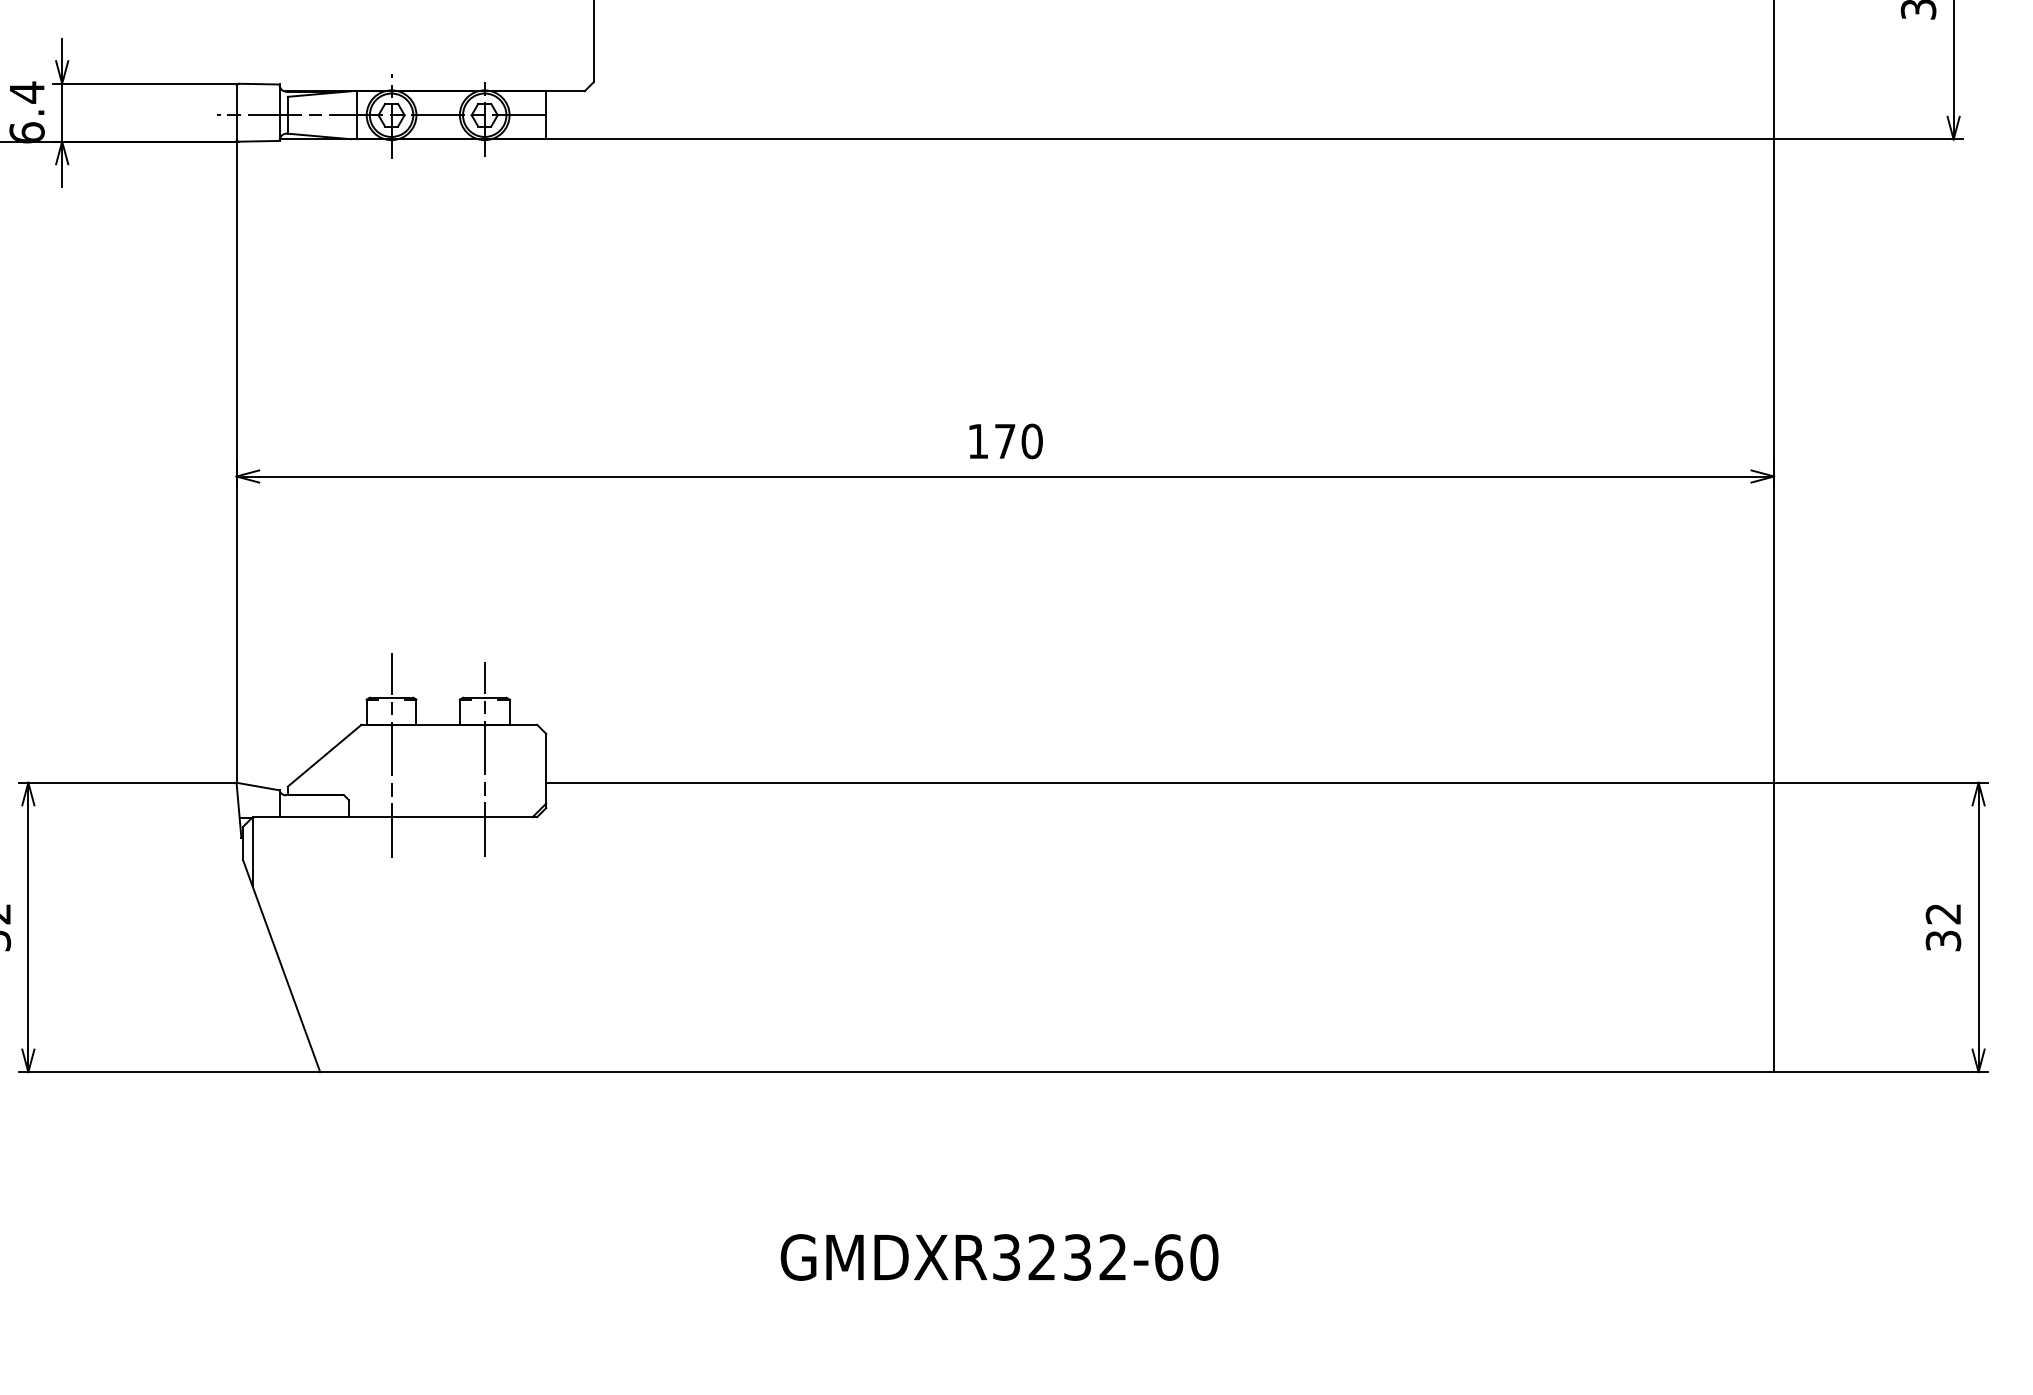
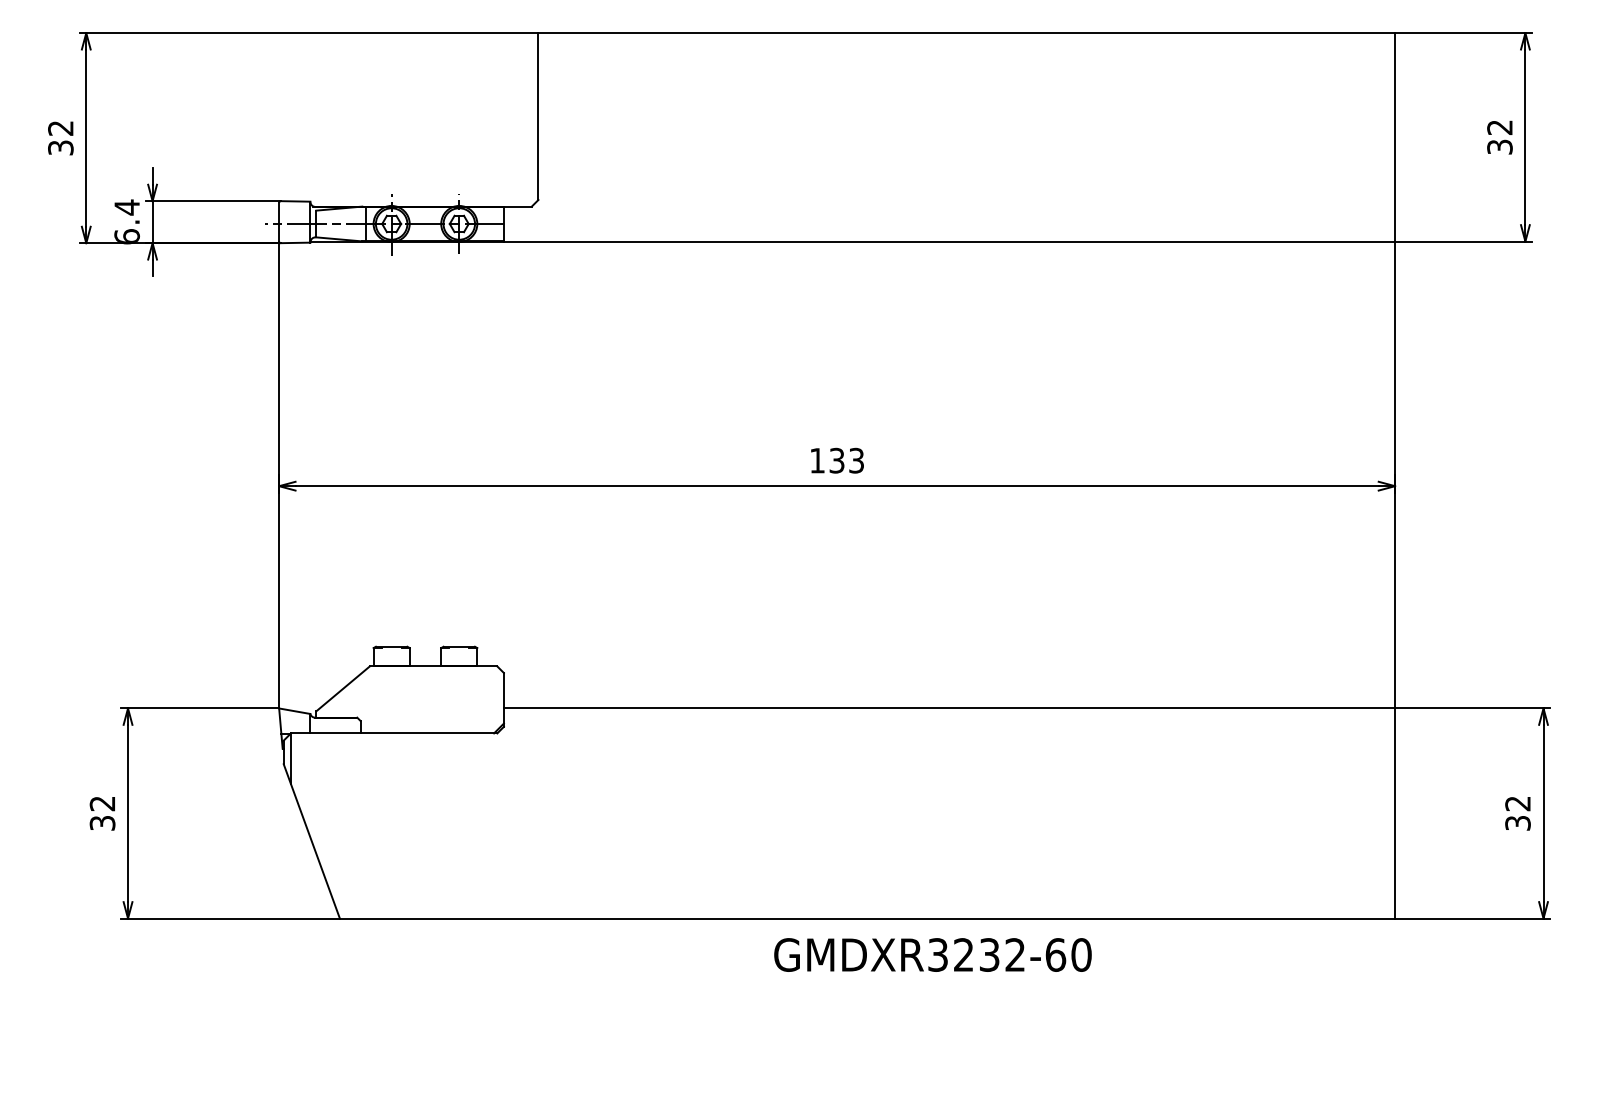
text: (1018, 441) -> (846, 460), 170 -> 133
line: (391, 755) -> (391, 688), removed
line: (485, 759) -> (459, 691), removed
text: (998, 1256) -> (932, 954), moved

